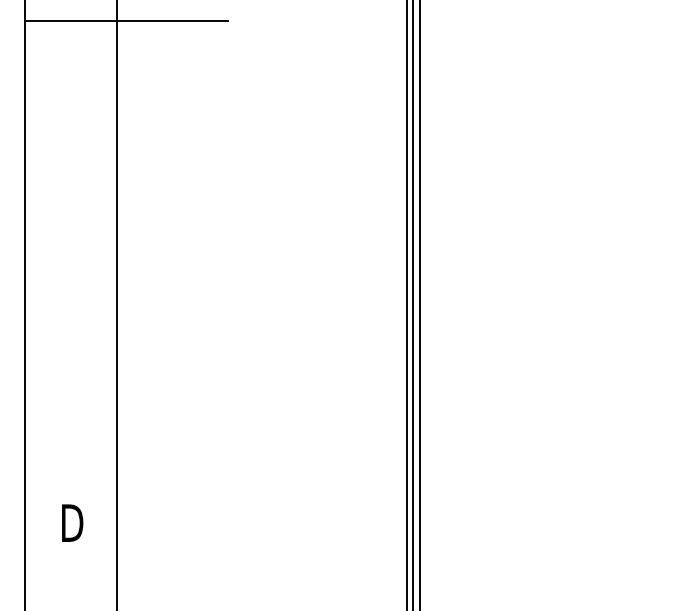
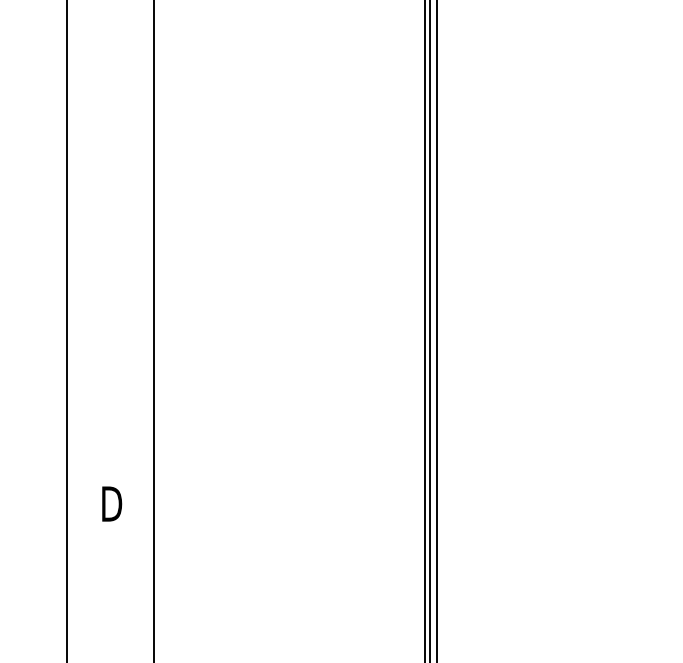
line: (126, 20) -> (162, 34), removed

